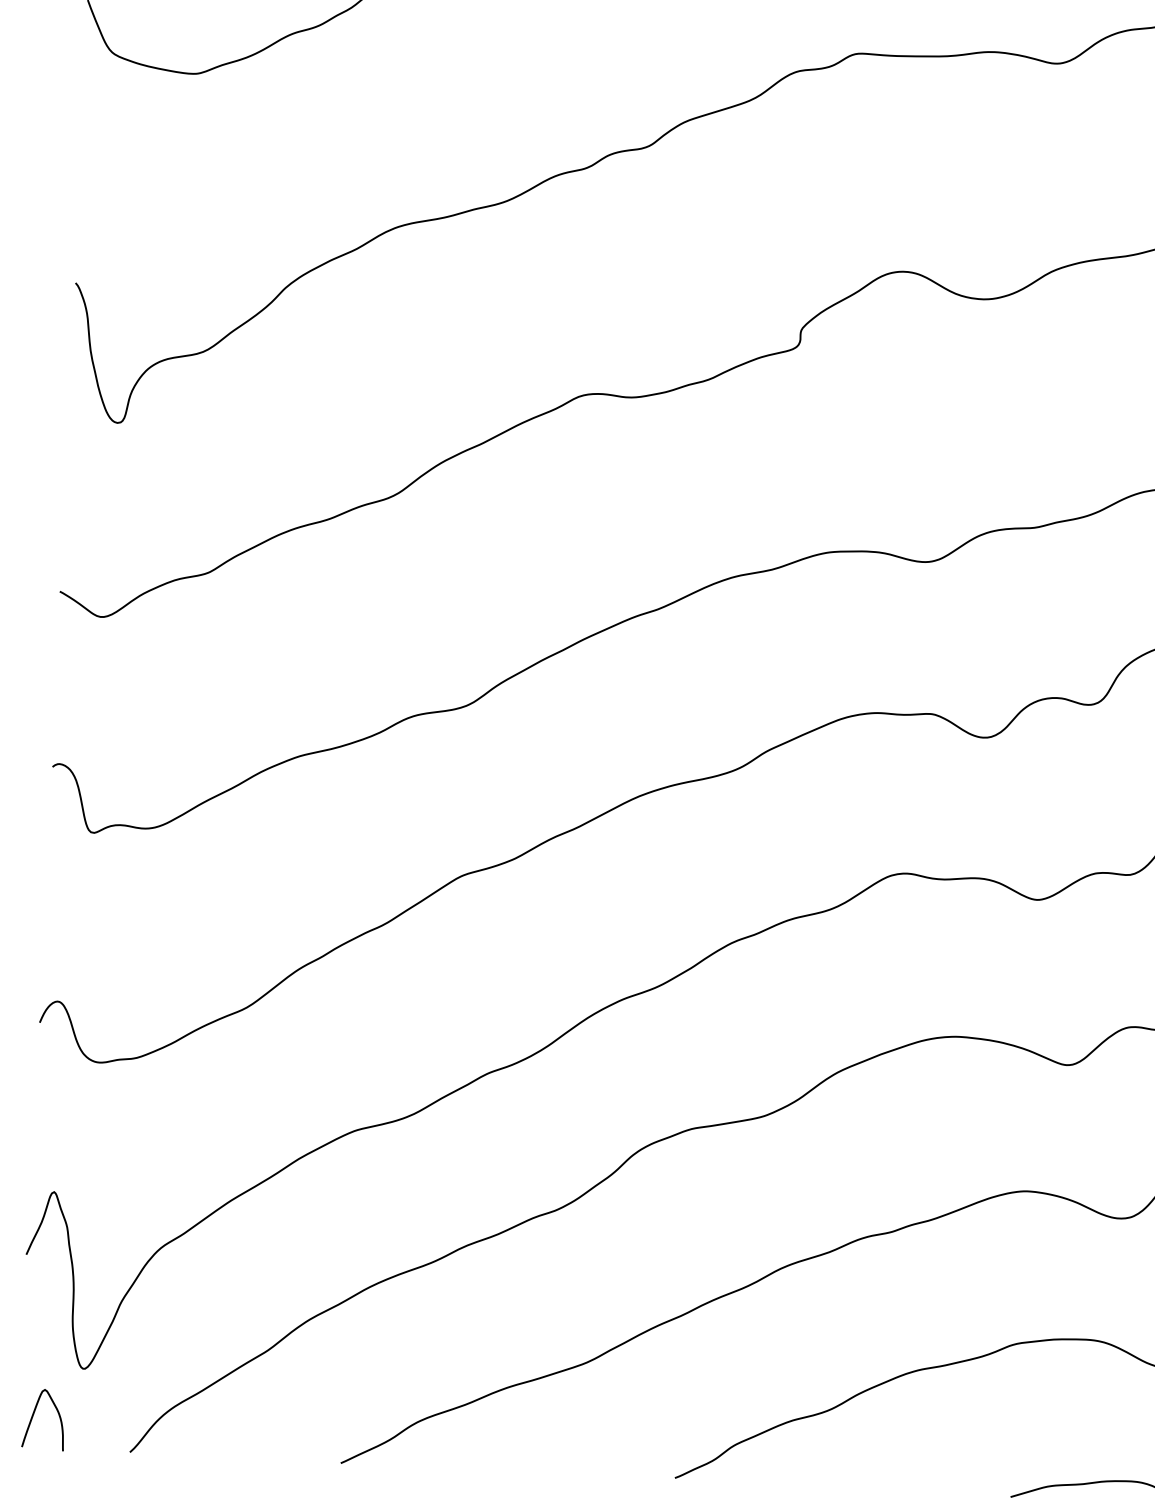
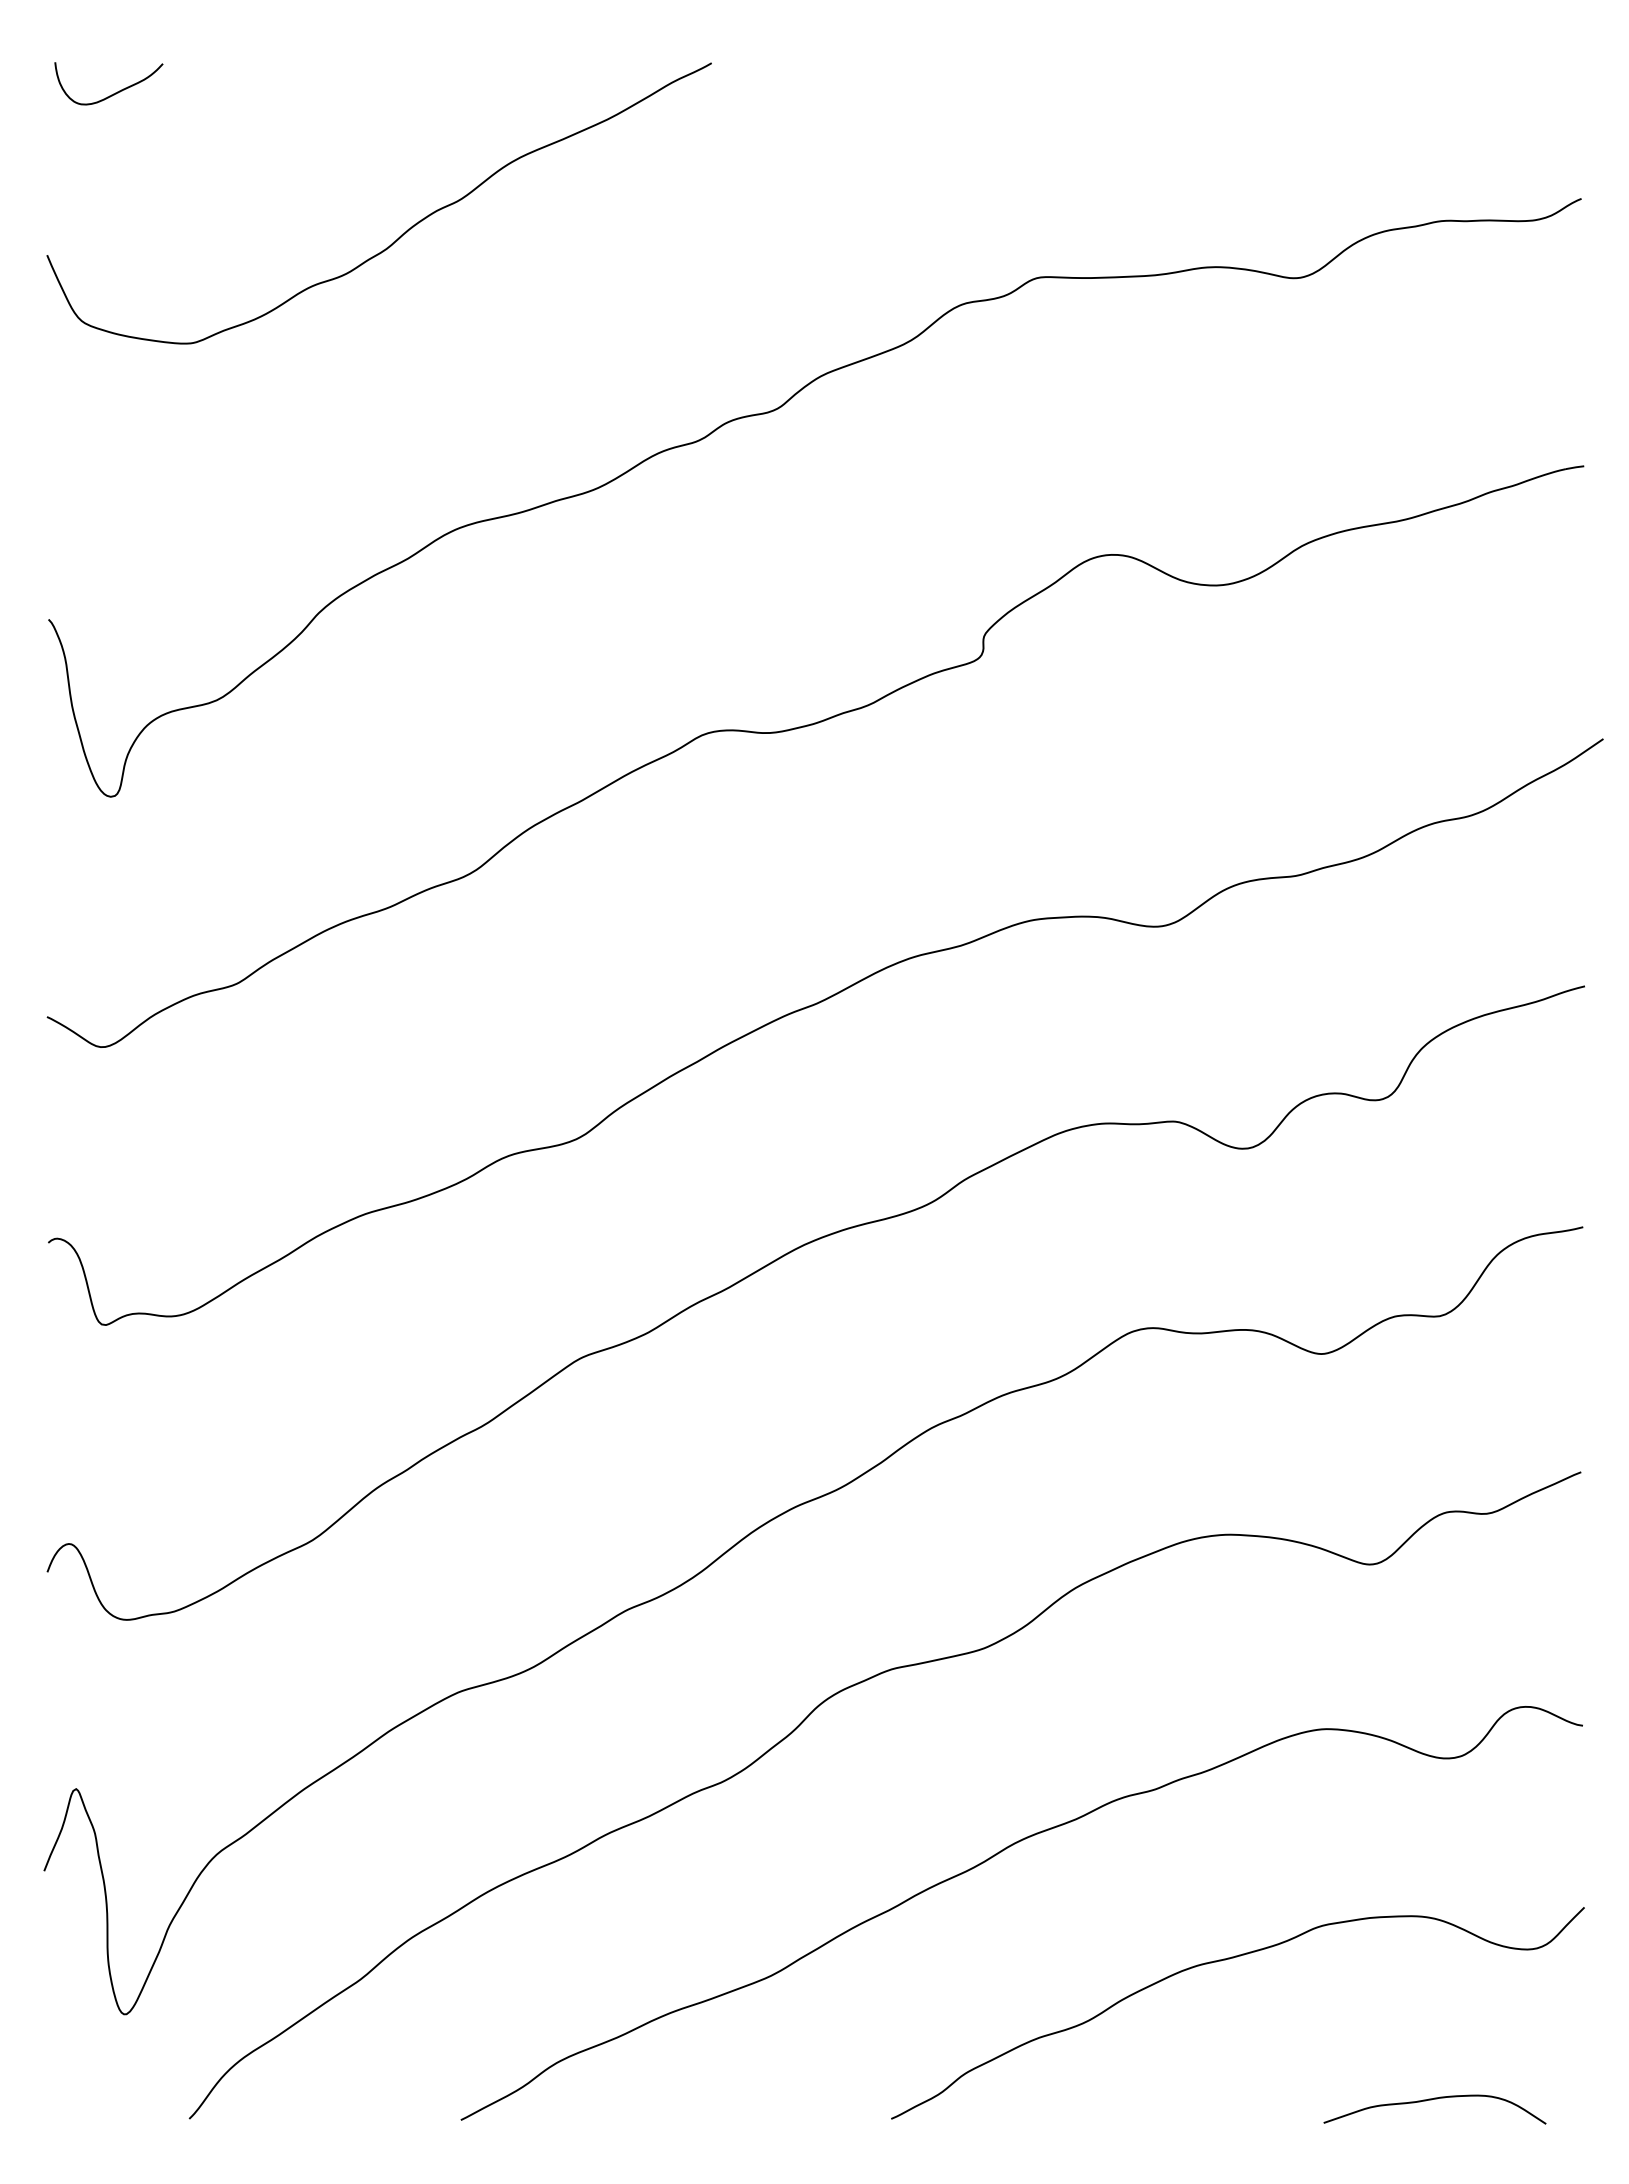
curve: (33, 1415) -> (63, 2077), removed

